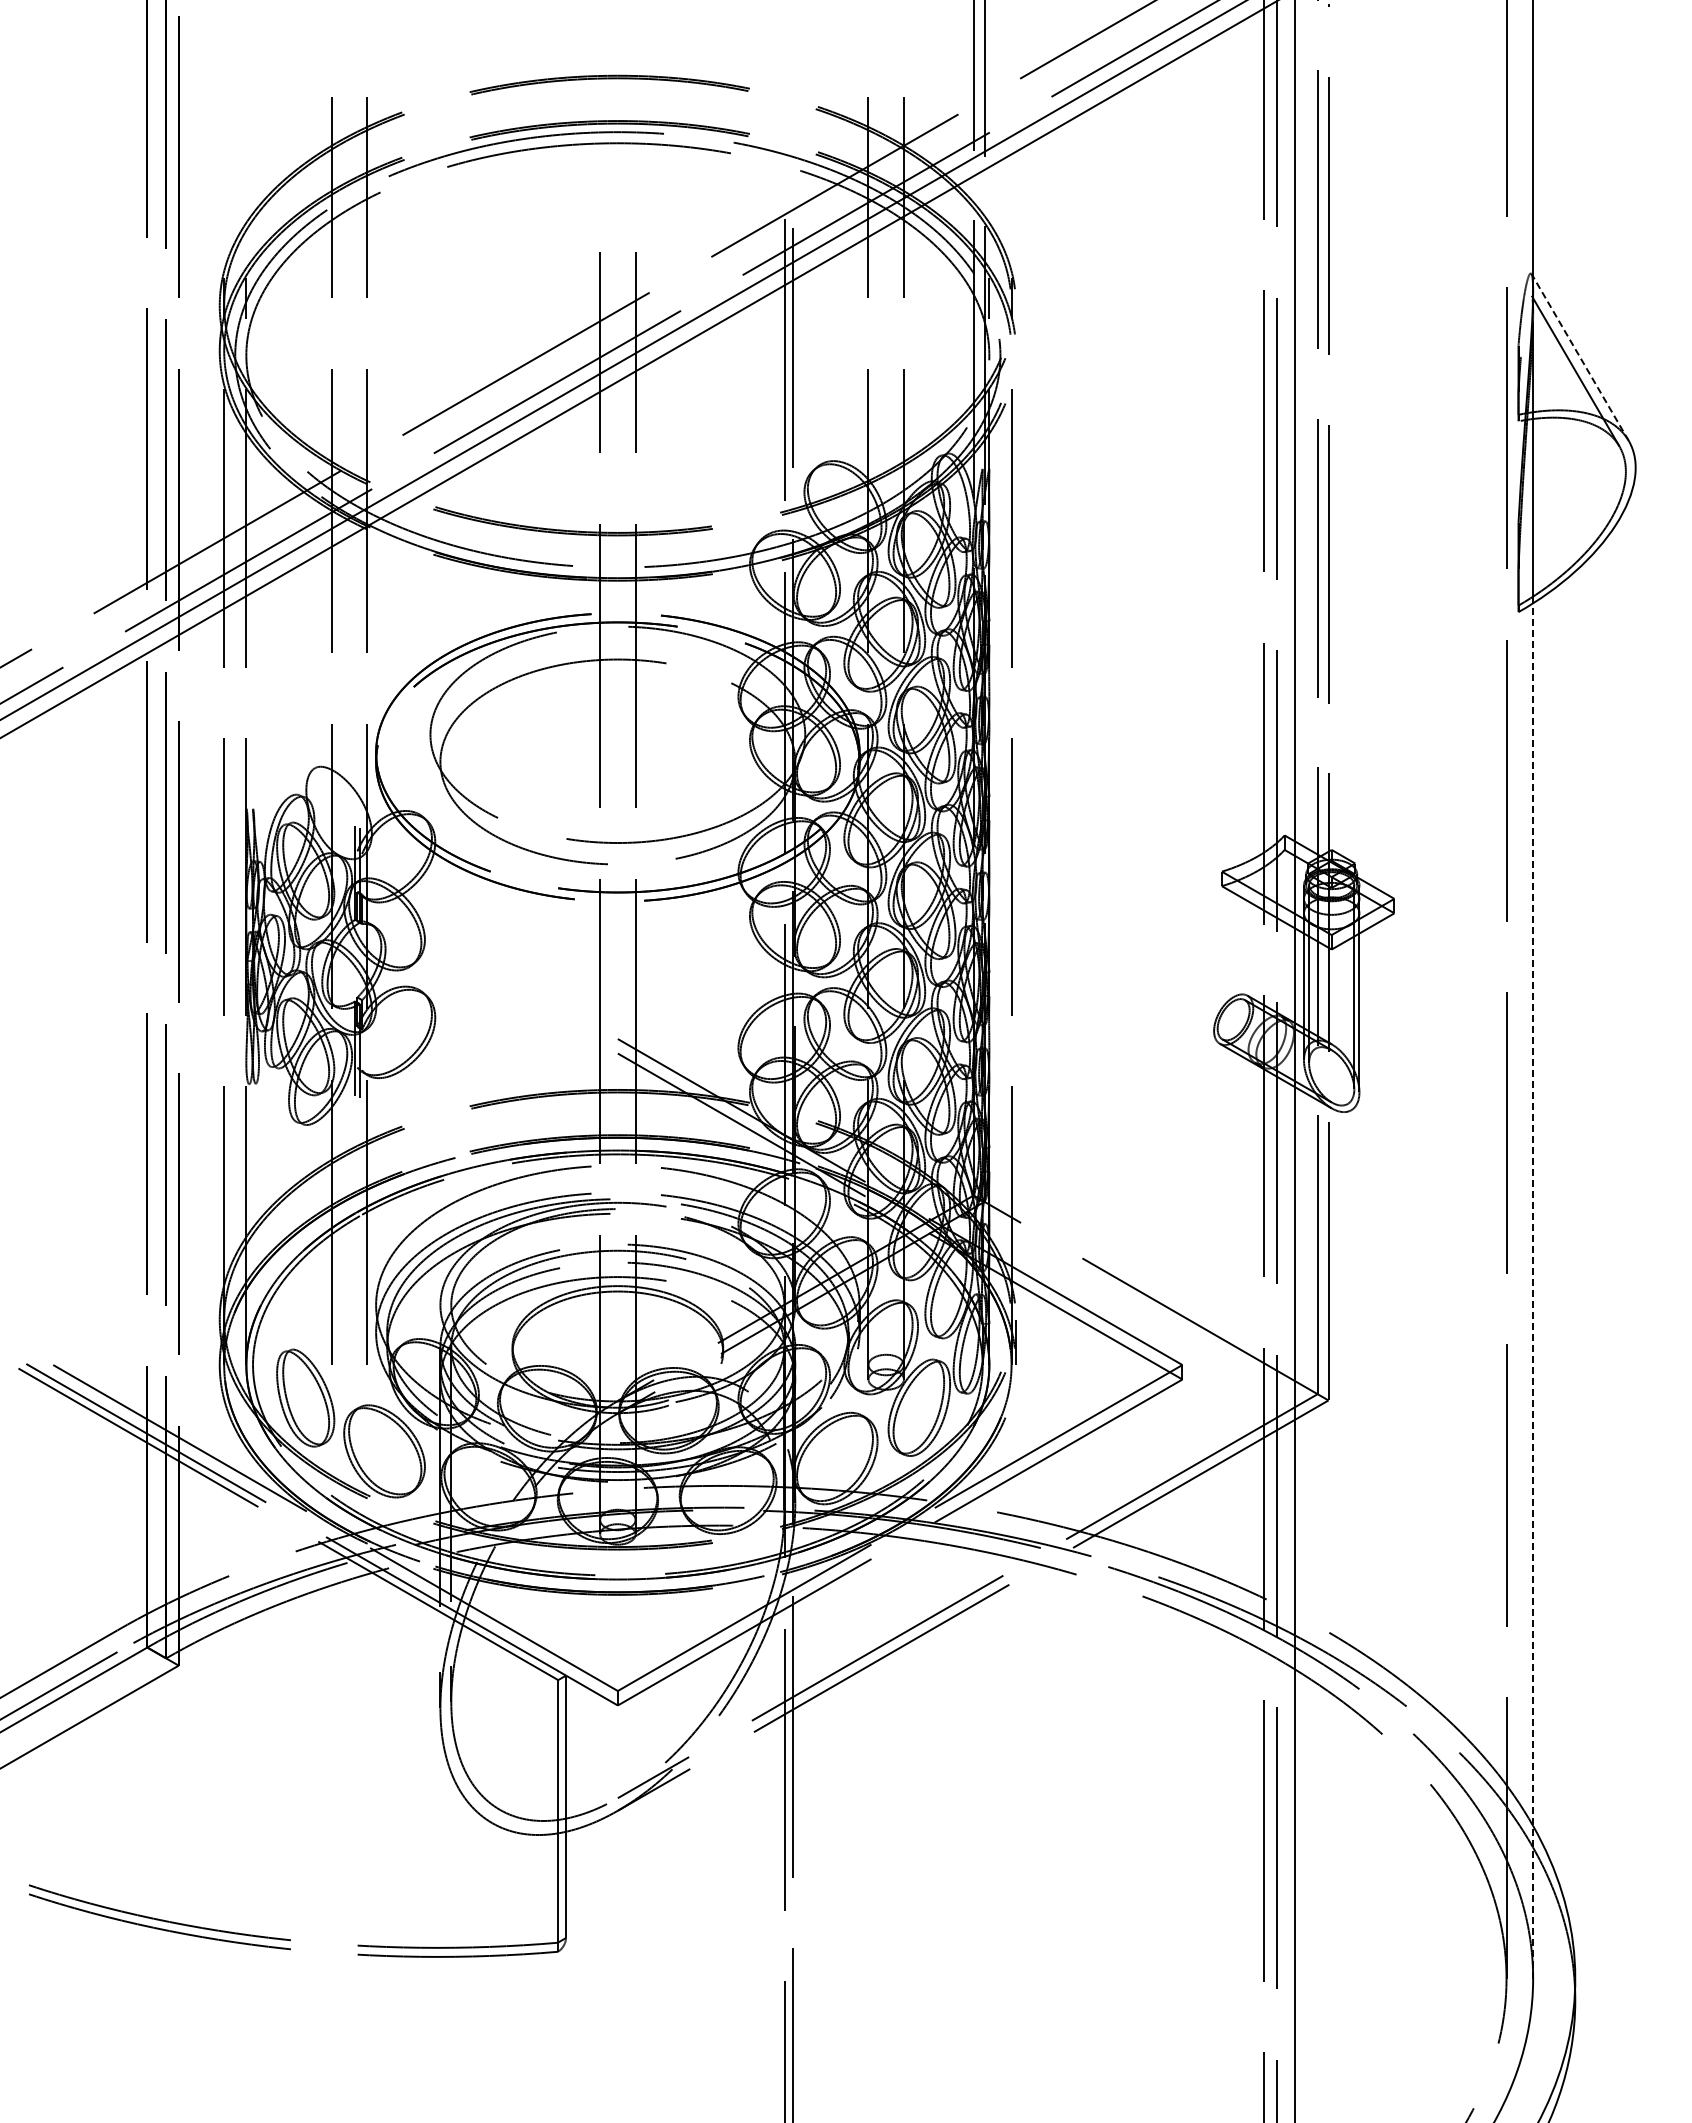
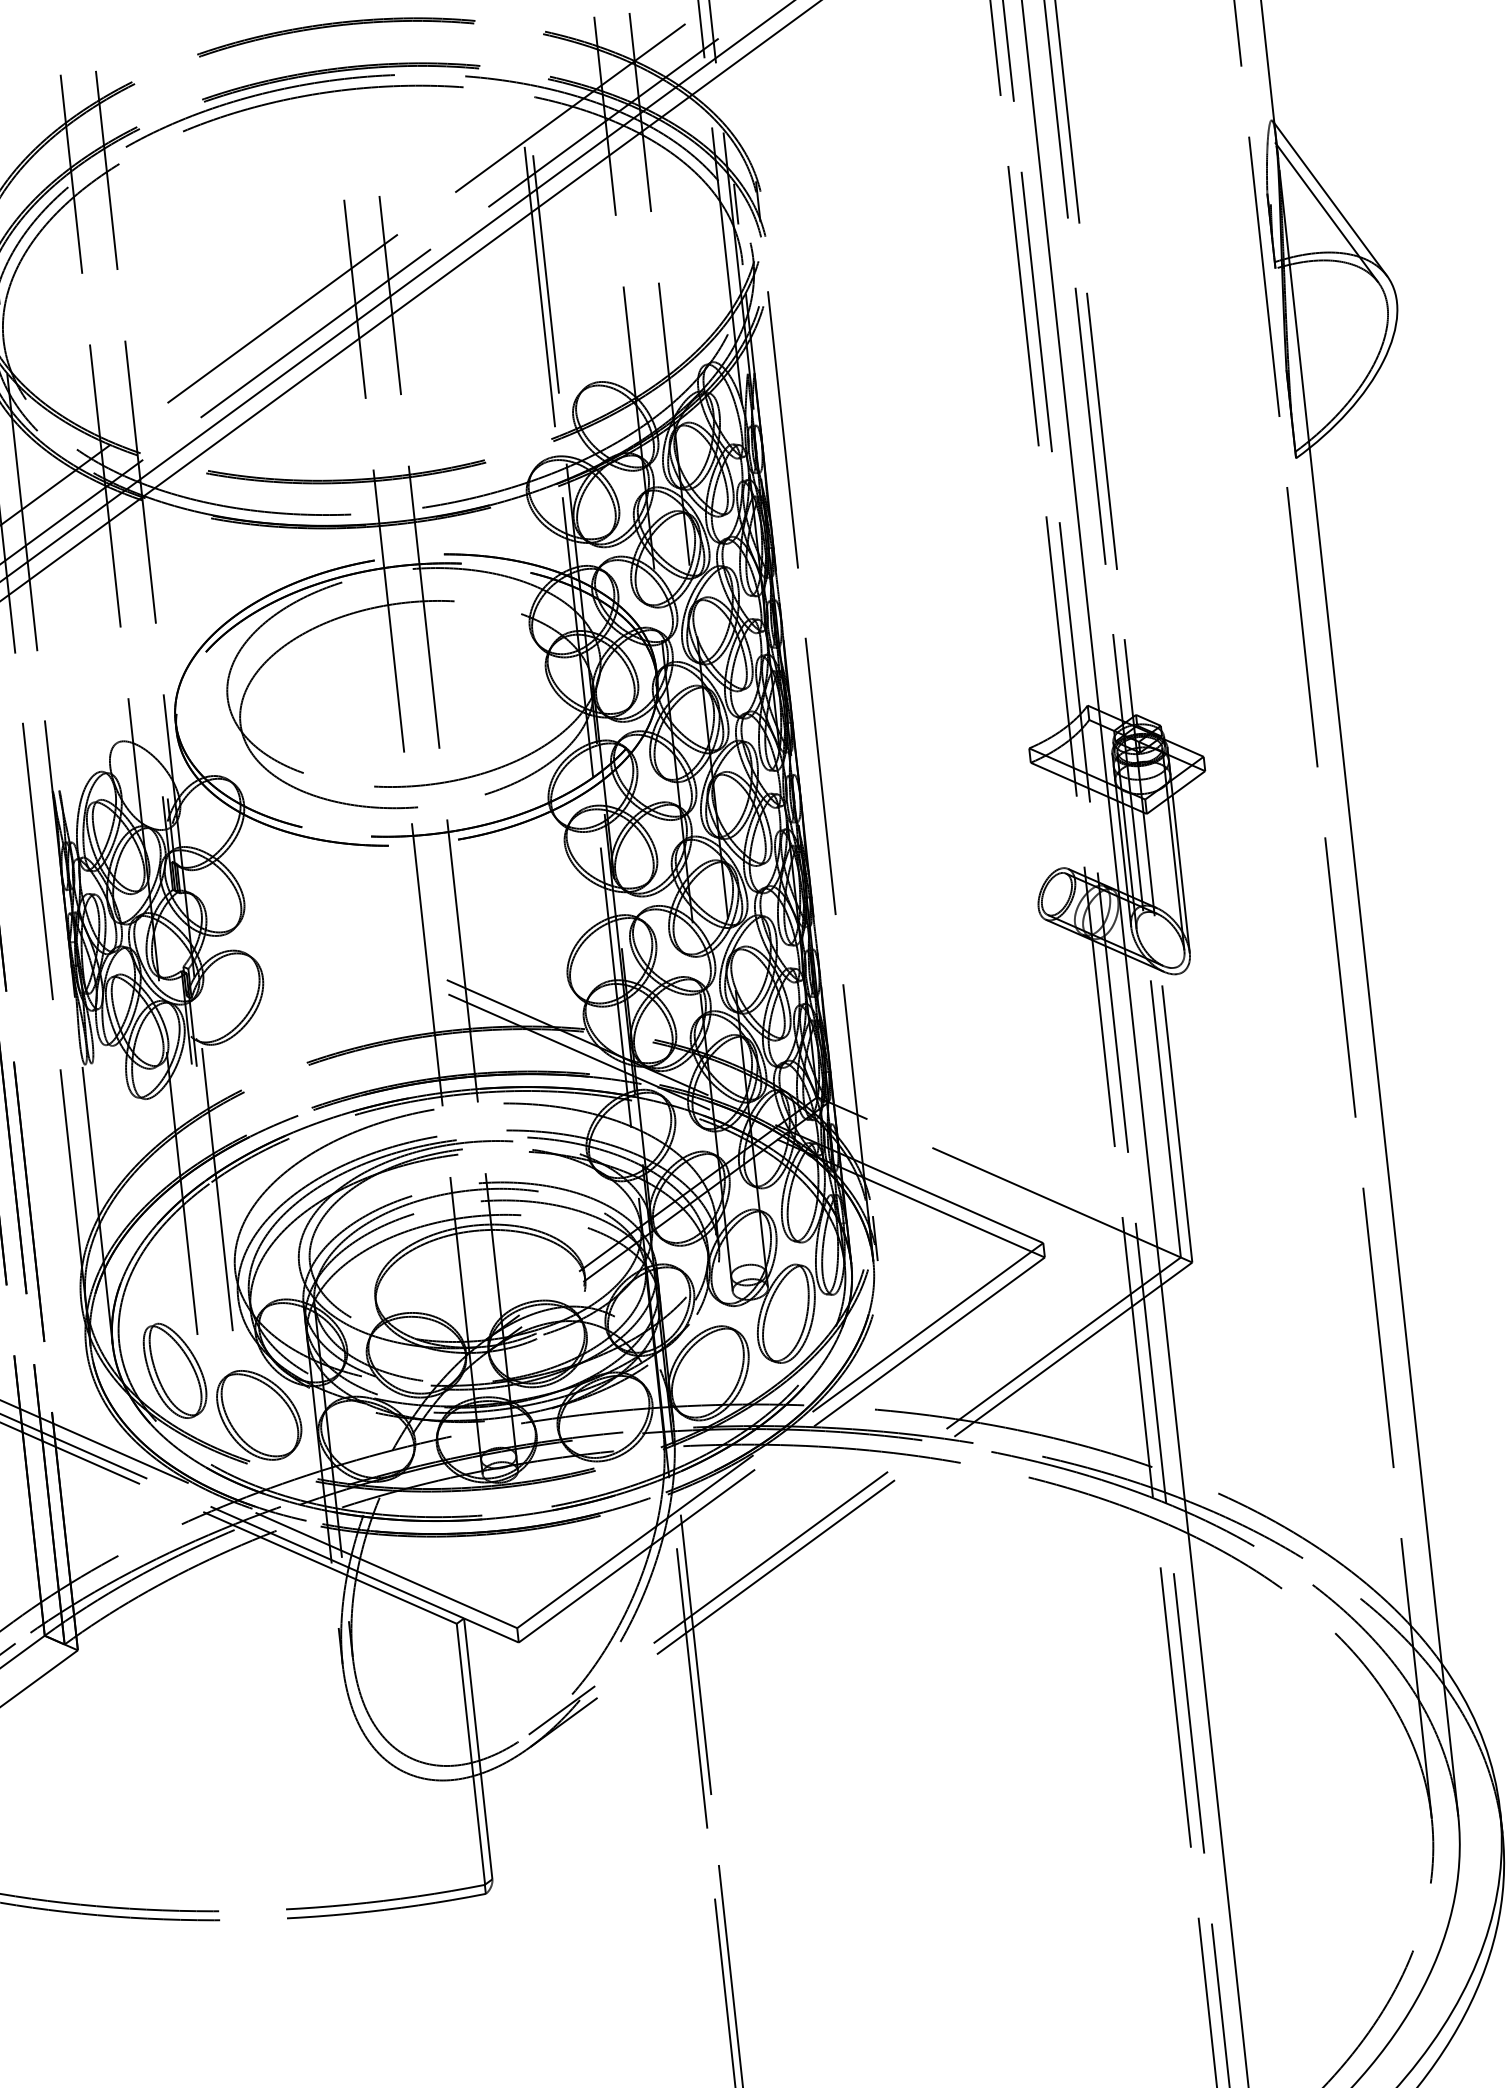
line: (1580, 358) -> (1330, 199), dashed -> solid
line: (1533, 1291) -> (1384, 1132), dashed -> solid

